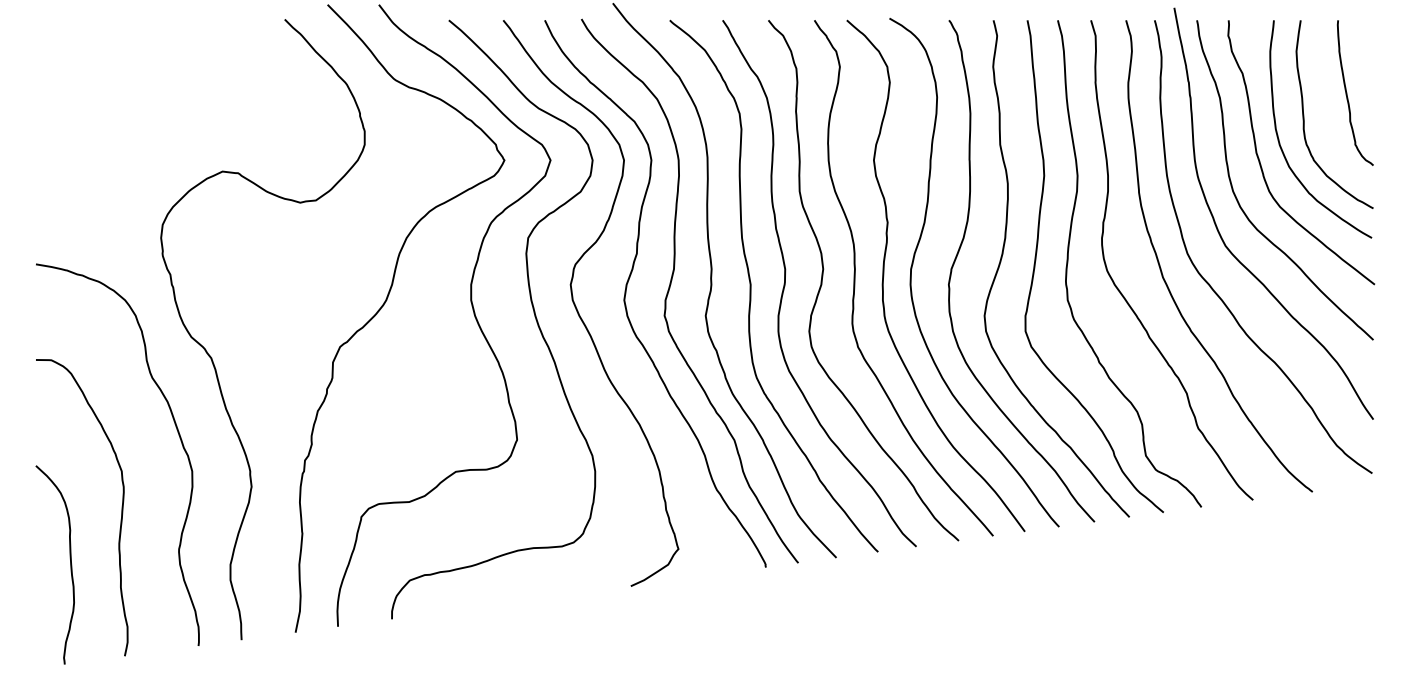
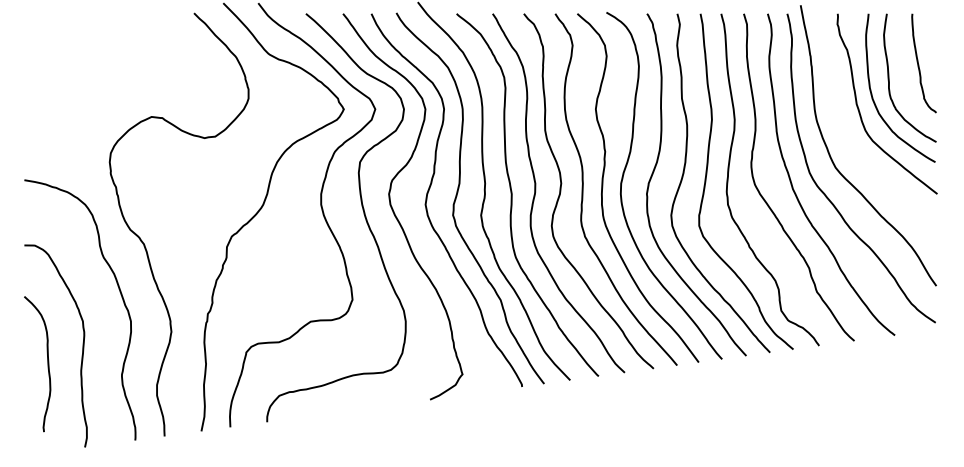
curve: (1238, 198) -> (844, 135), removed
curve: (69, 565) -> (47, 364), moved

